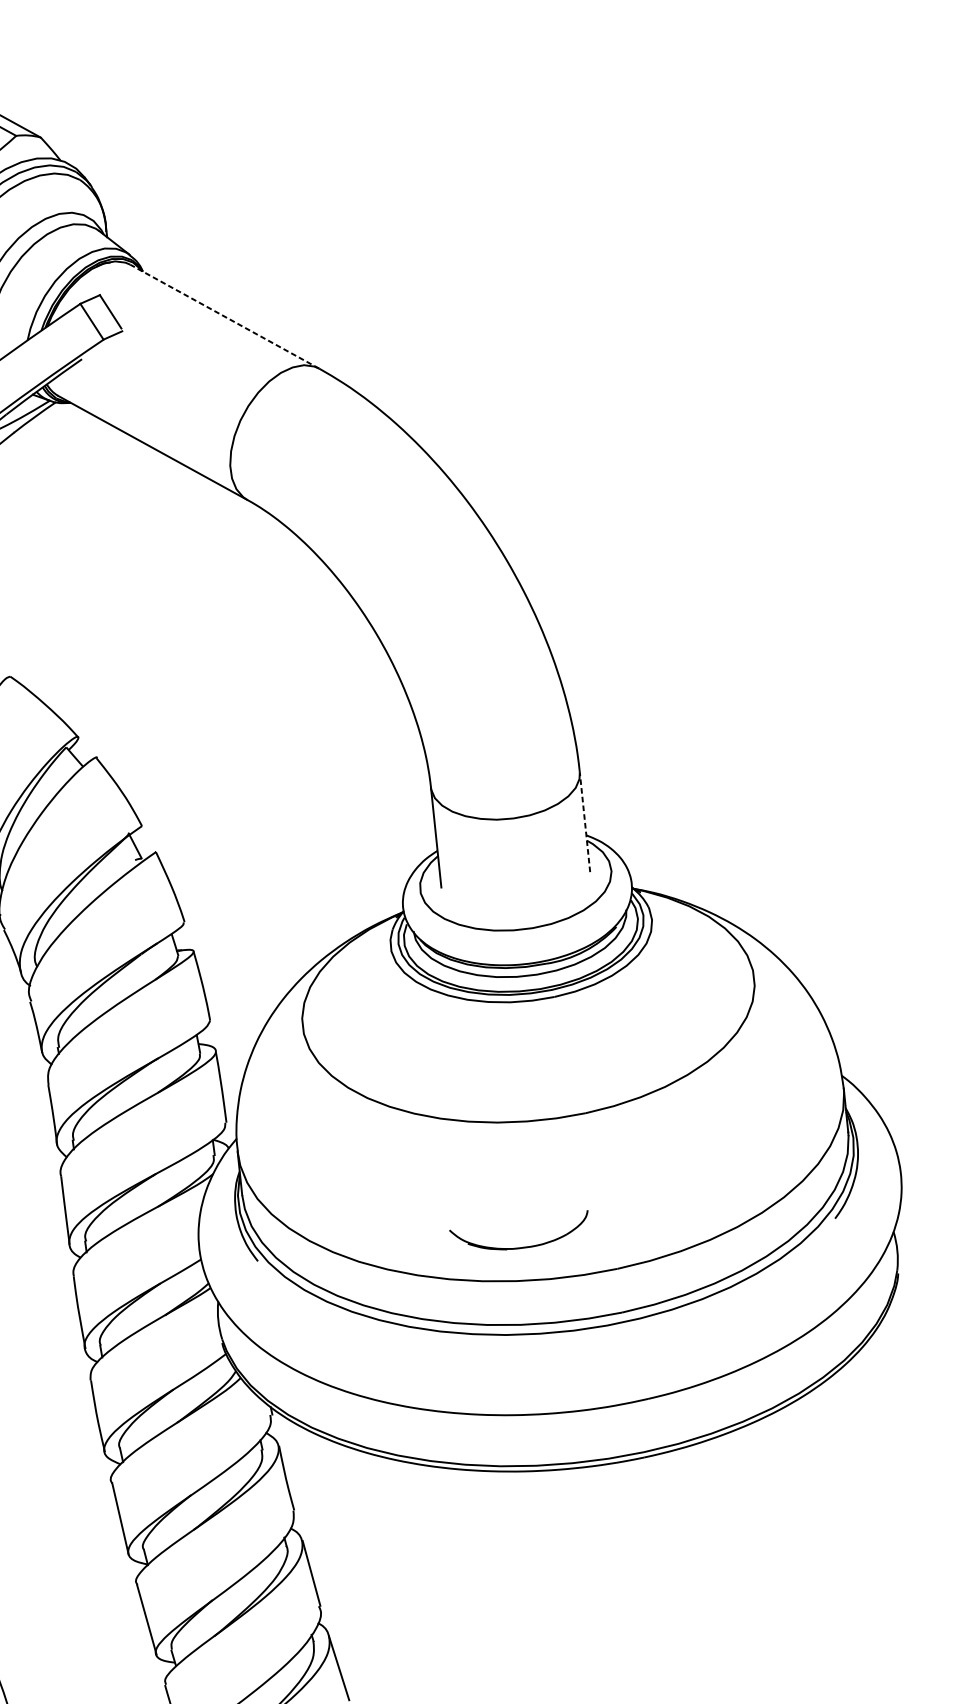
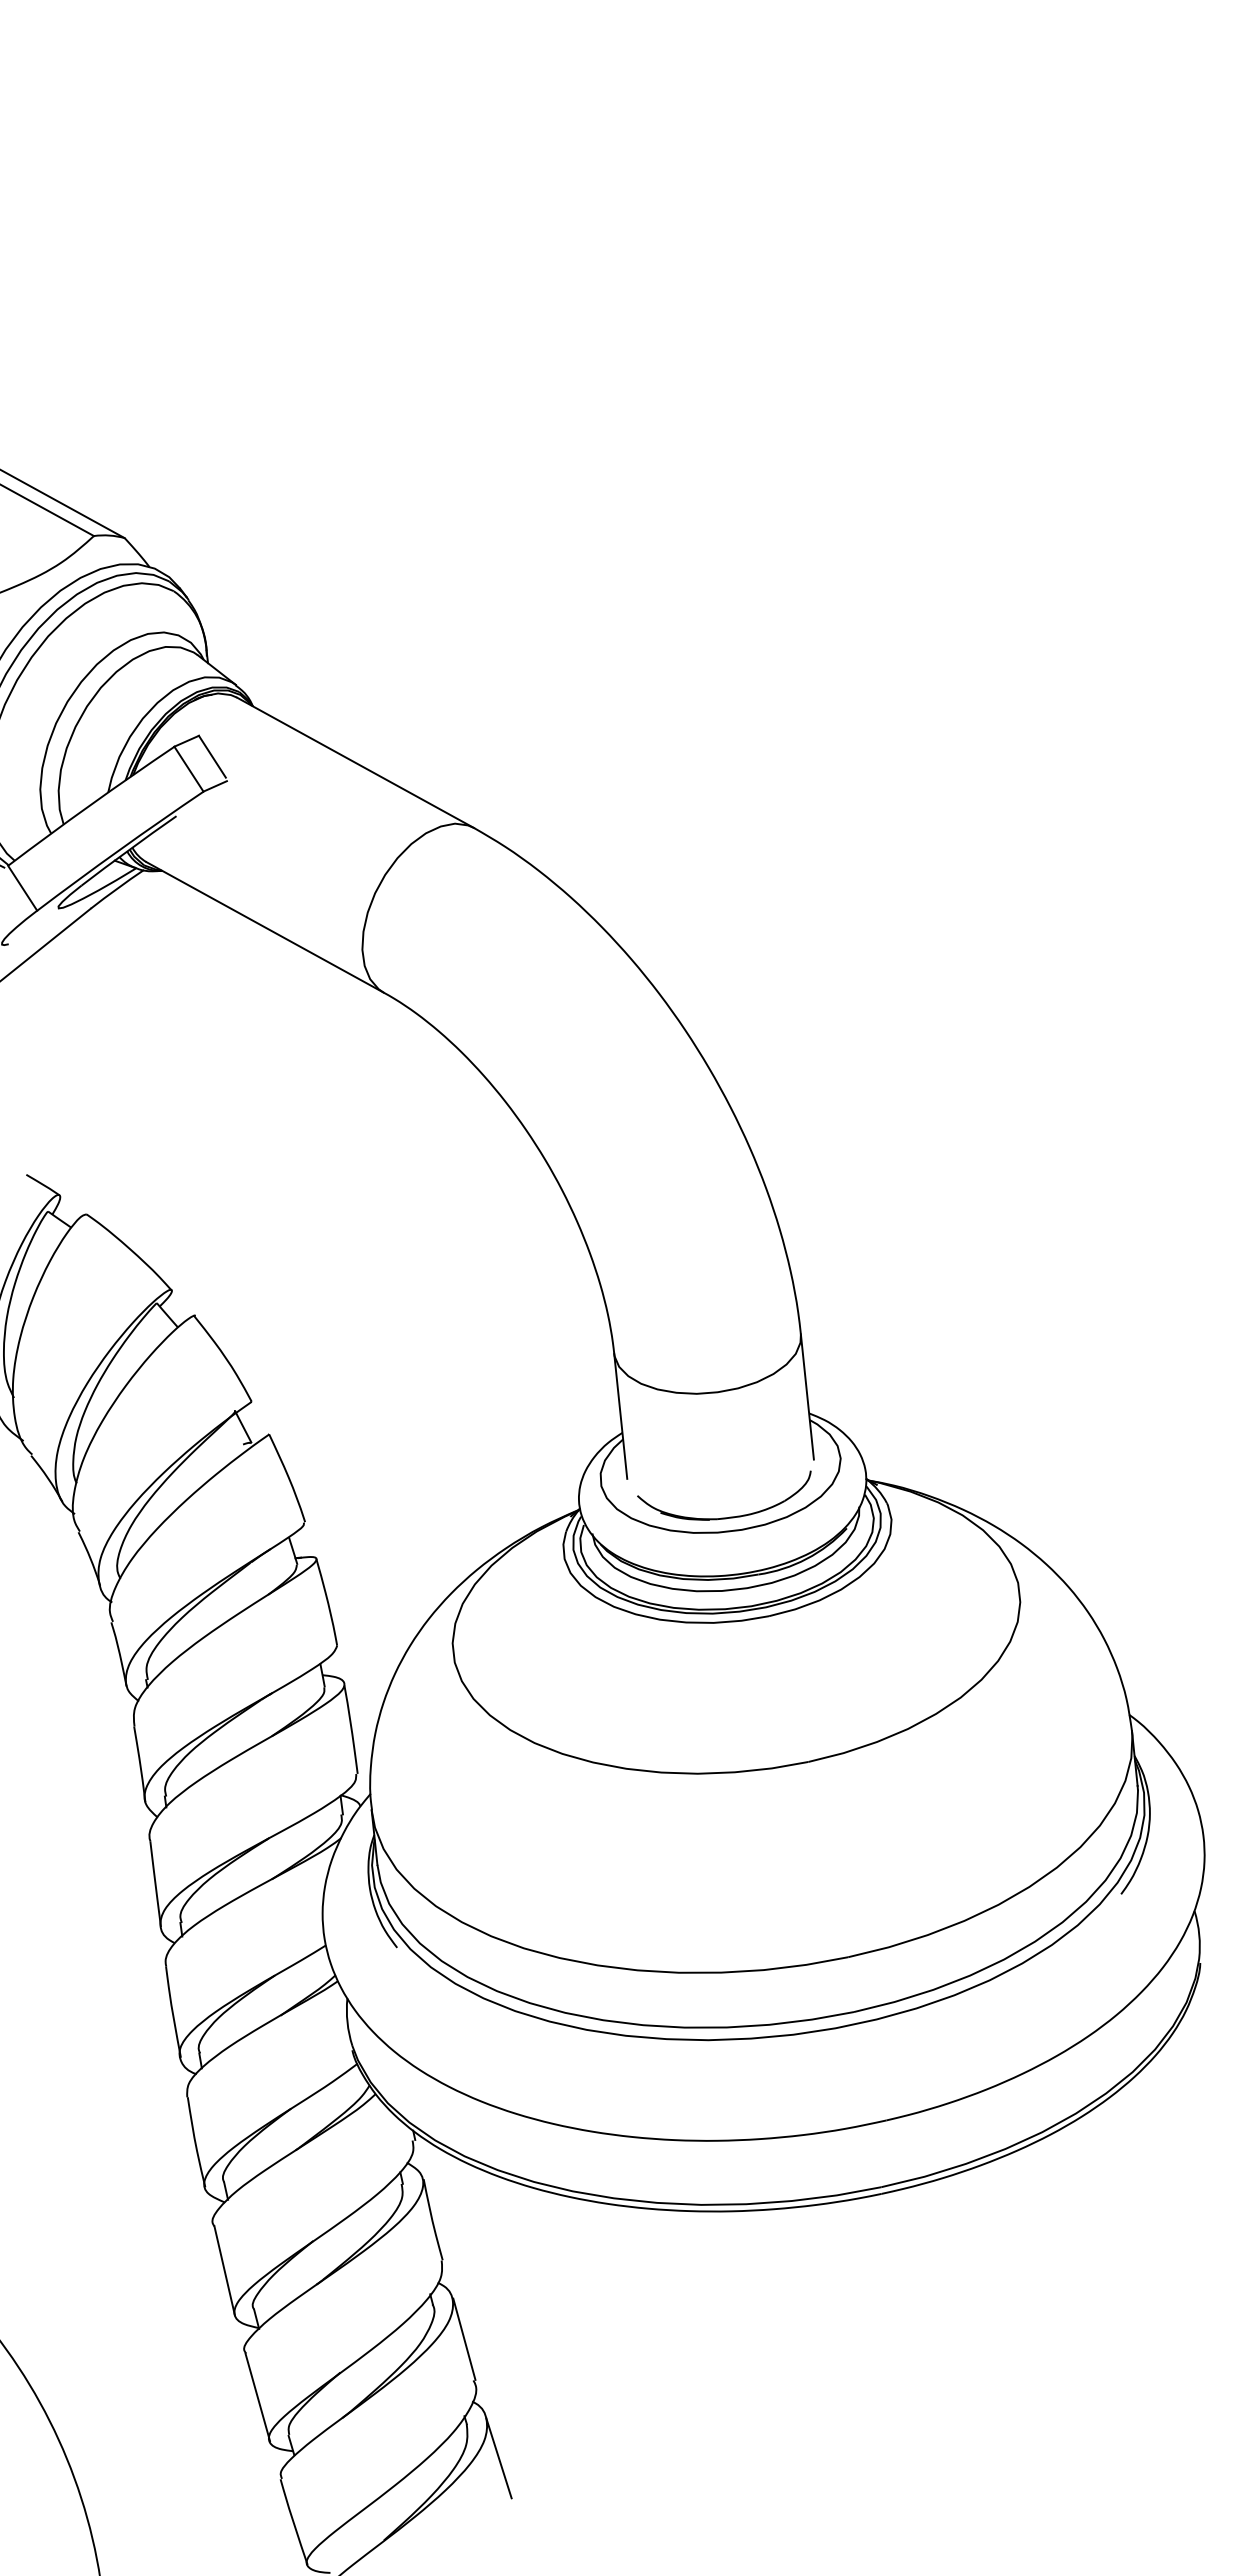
line: (224, 316) -> (355, 762), dashed -> solid
line: (585, 822) -> (807, 1397), dashed -> solid
part: (522, 1246) -> (729, 1516), moved

